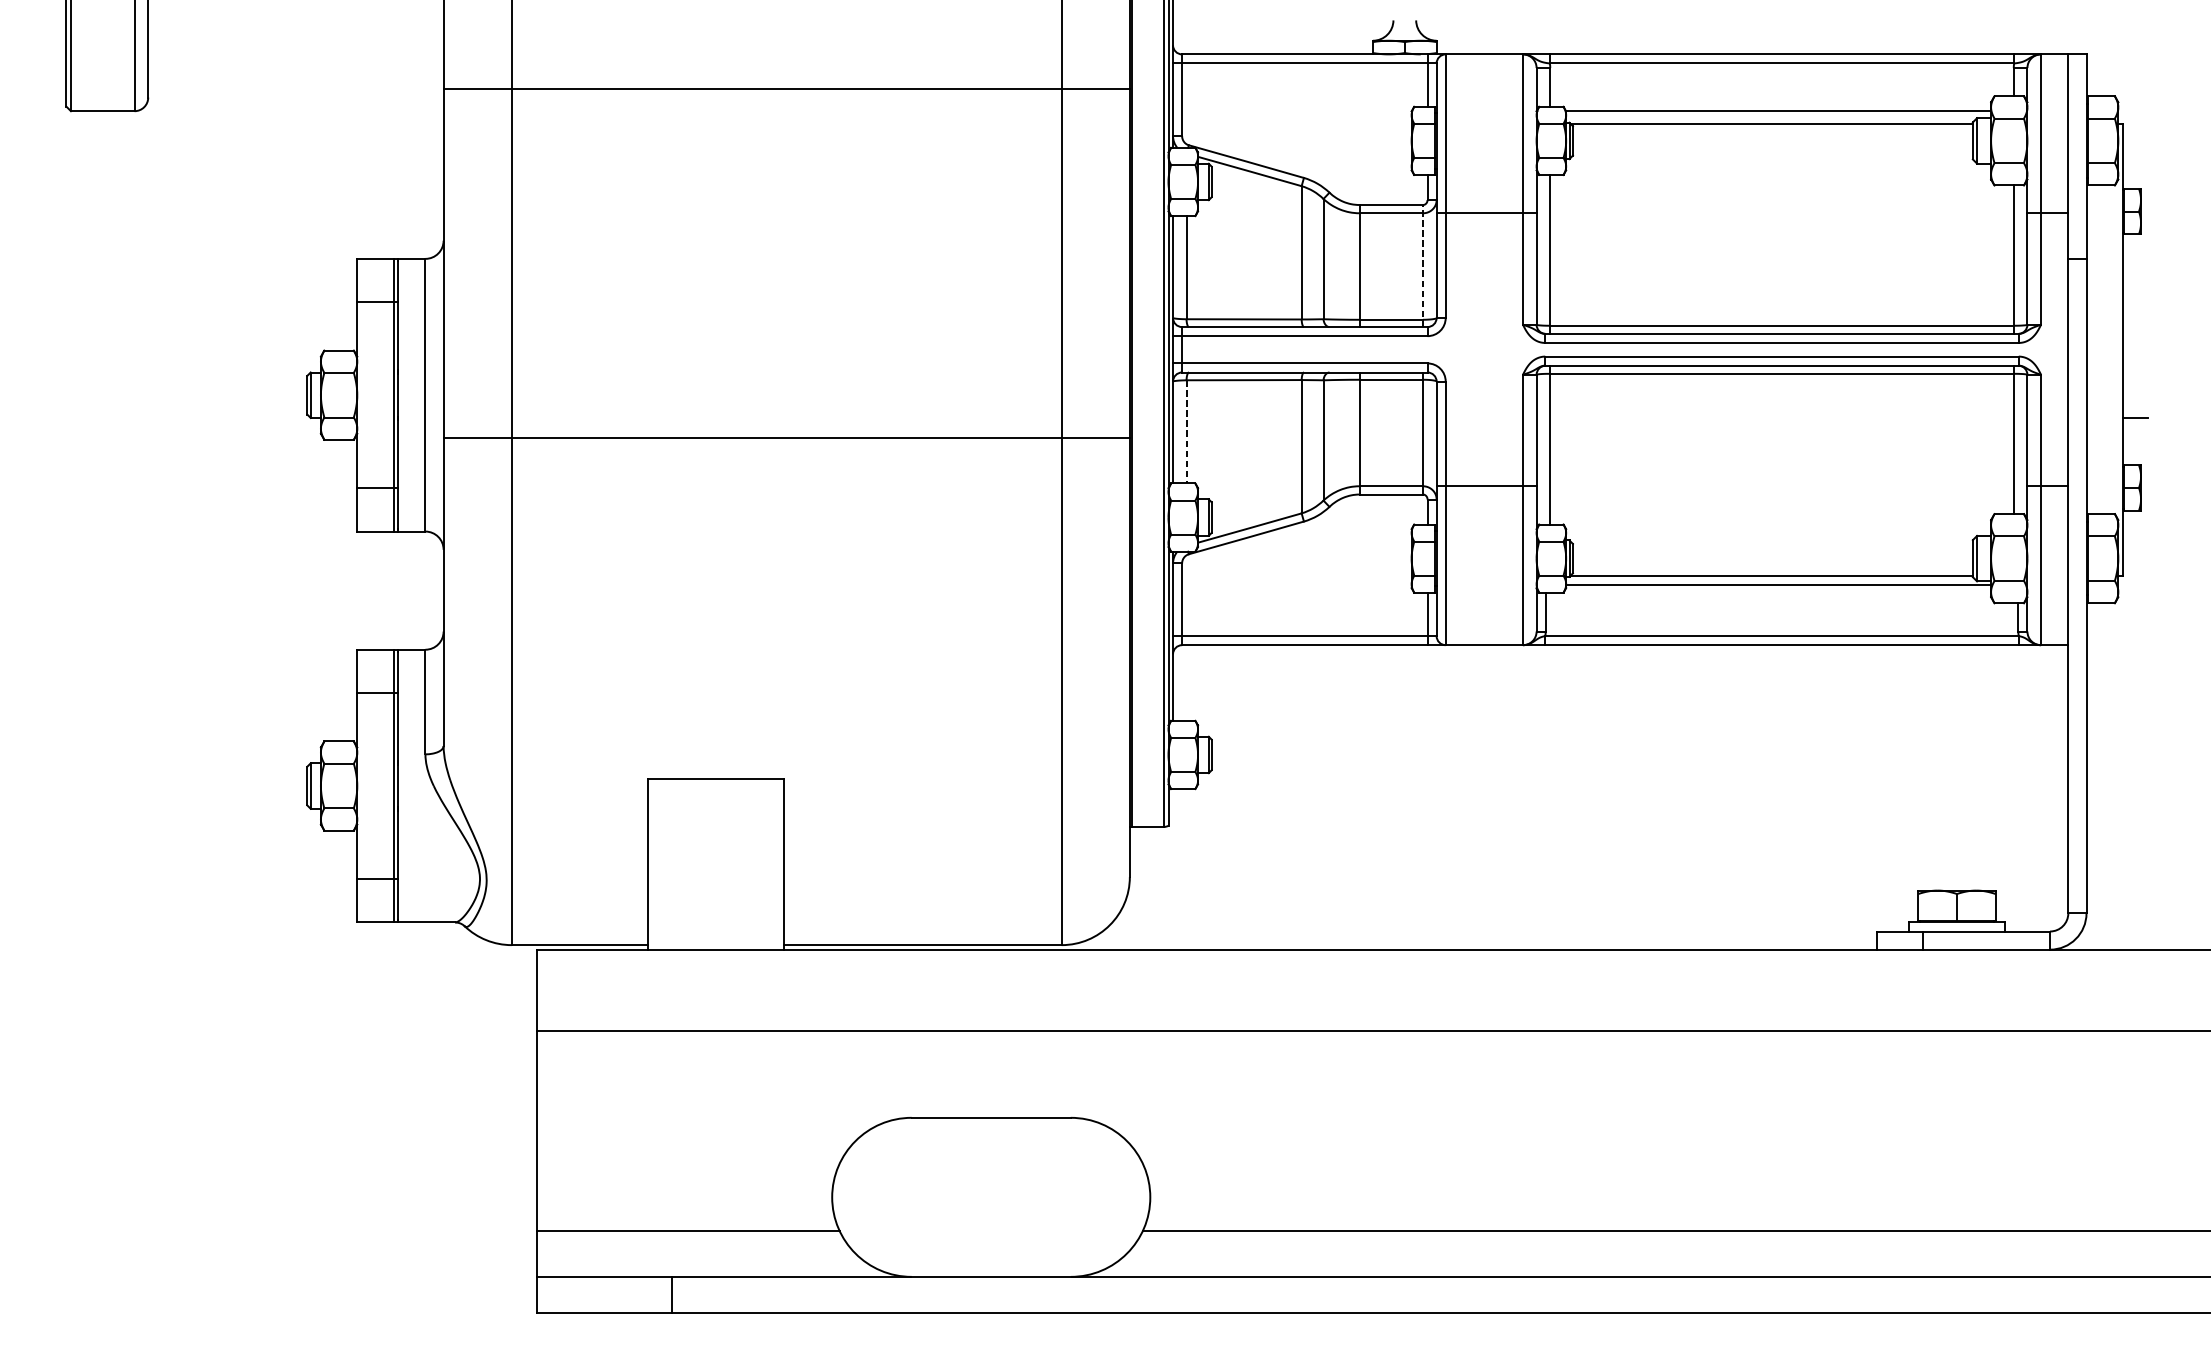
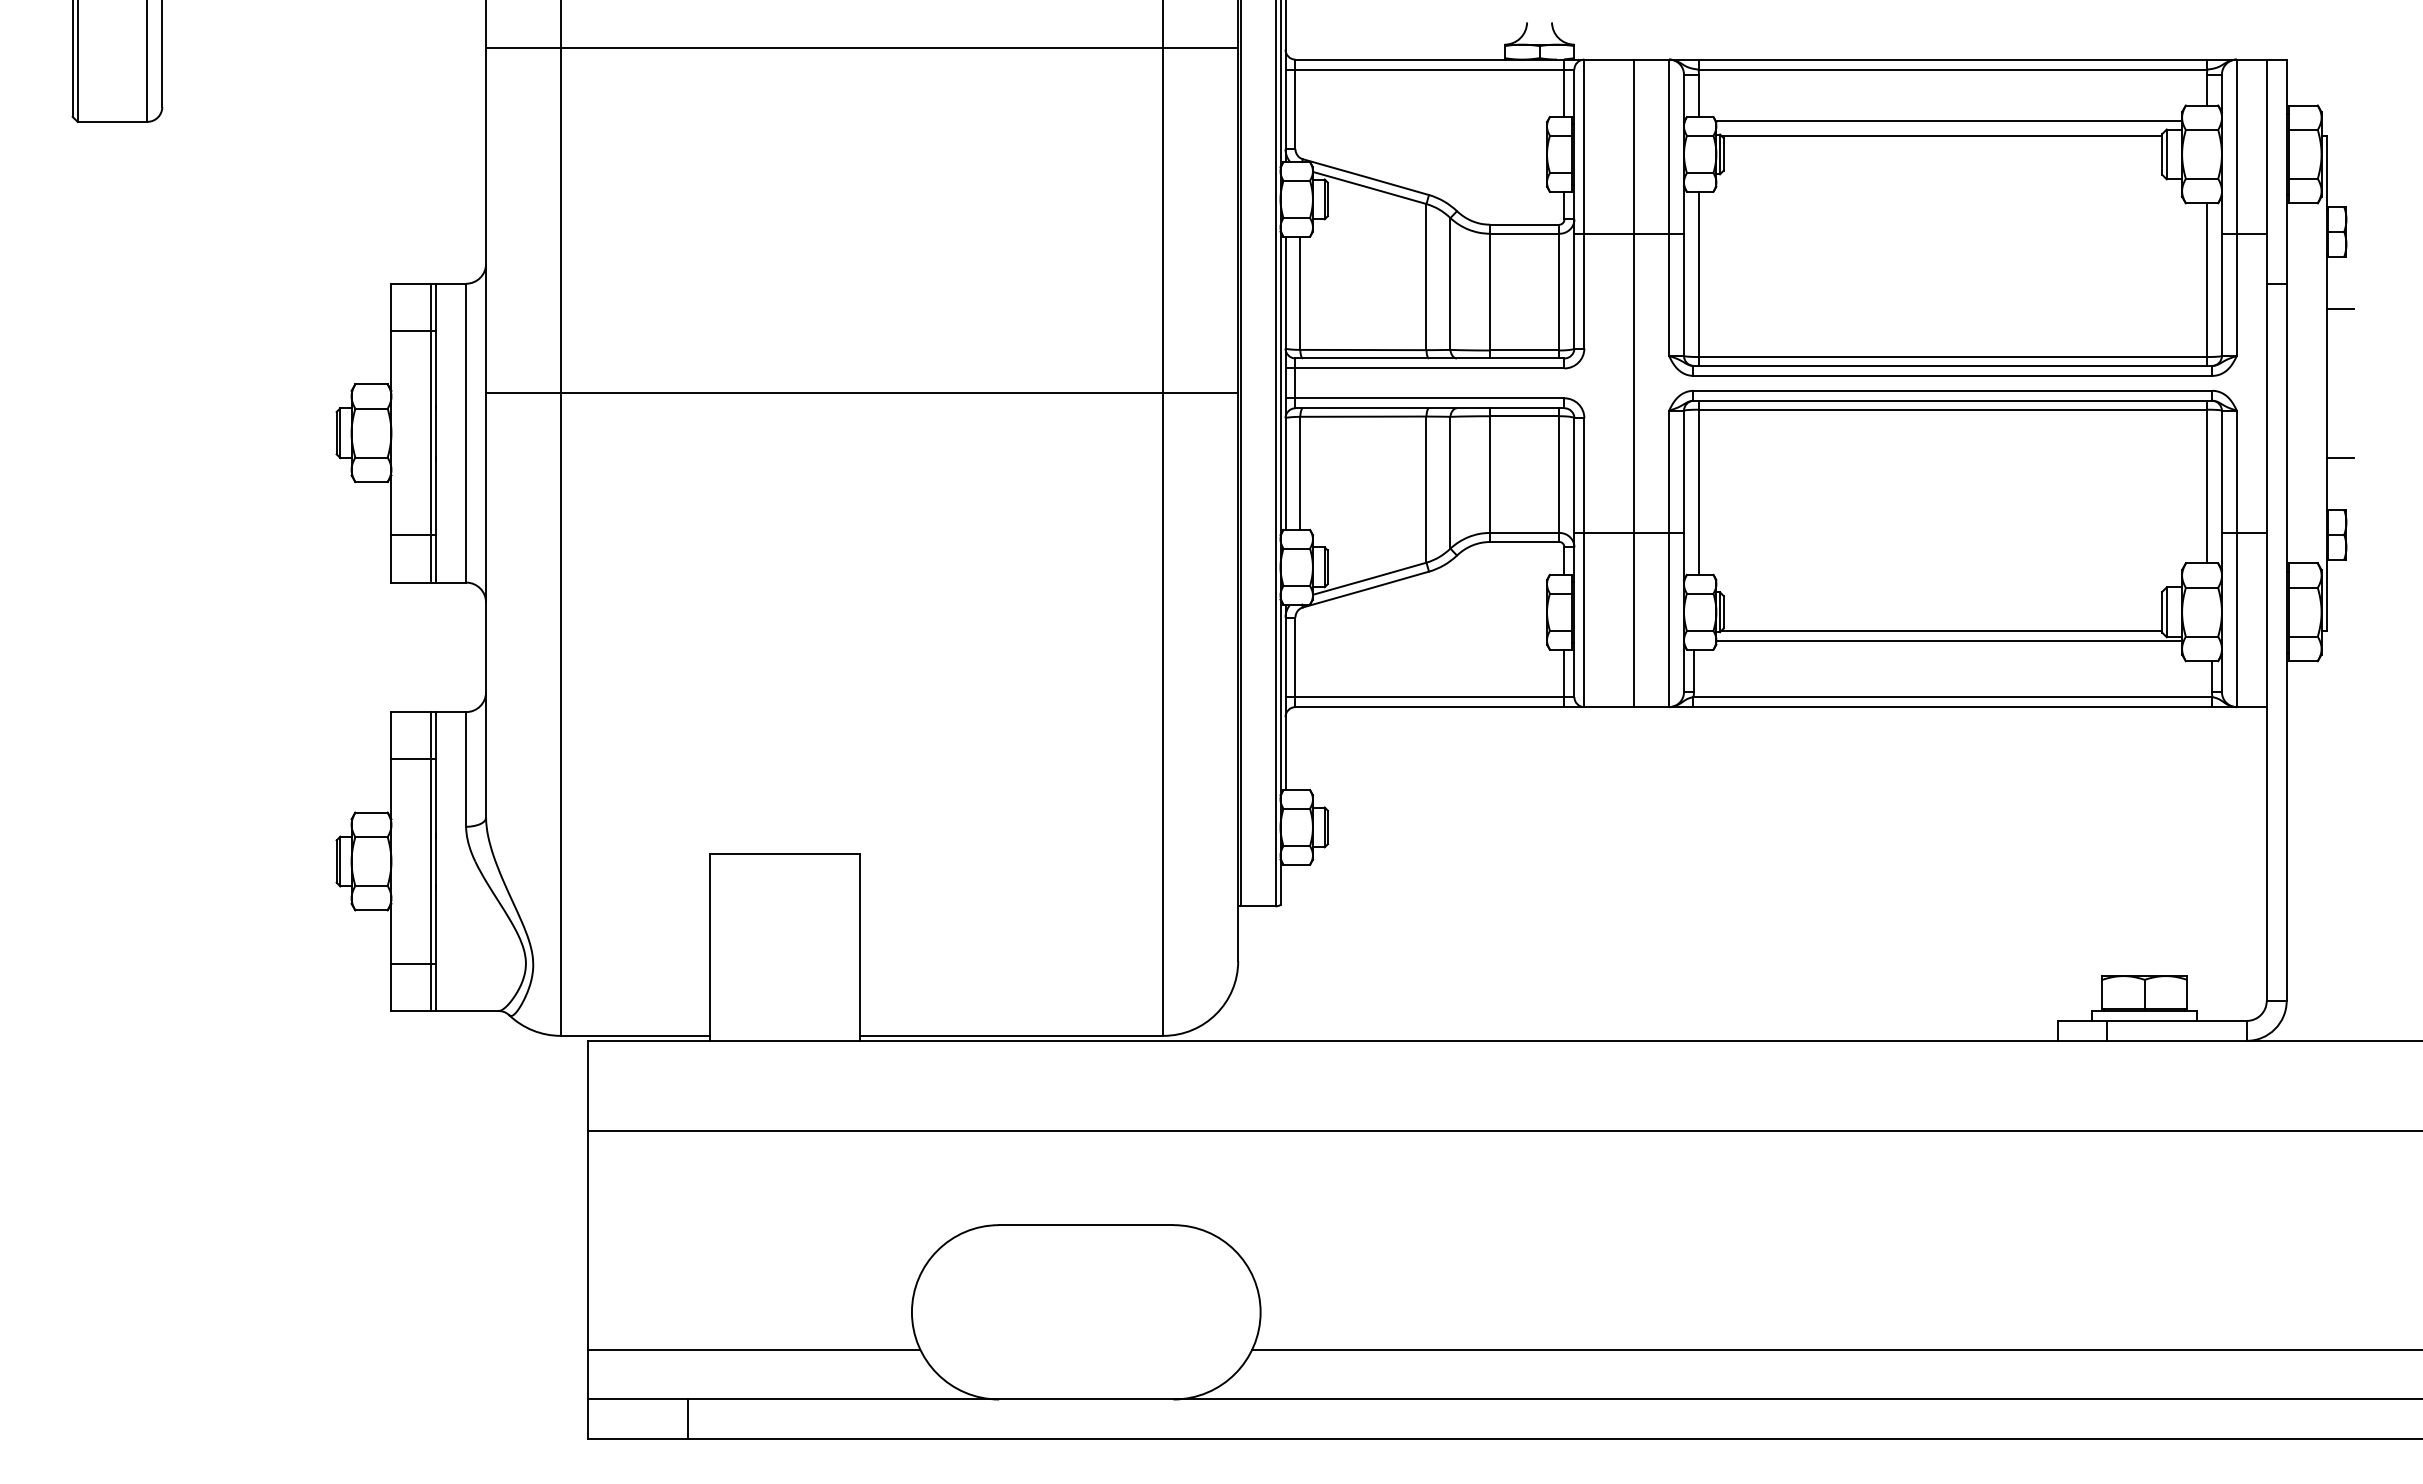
line: (787, 88) -> (862, 48), moved
line: (1423, 265) -> (1559, 291), dashed -> solid
line: (2135, 281) -> (2340, 308), added
line: (1491, 349) -> (1634, 383), added
line: (1186, 432) -> (1300, 473), dashed -> solid
line: (787, 438) -> (862, 393), moved
line: (672, 1295) -> (687, 1419), moved

